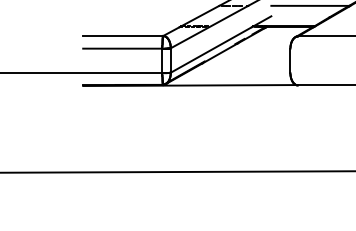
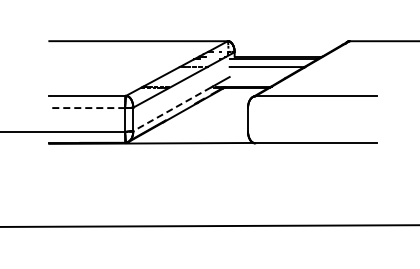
line: (122, 49) -> (86, 108), solid -> dashed
line: (211, 50) -> (172, 109), solid -> dashed

